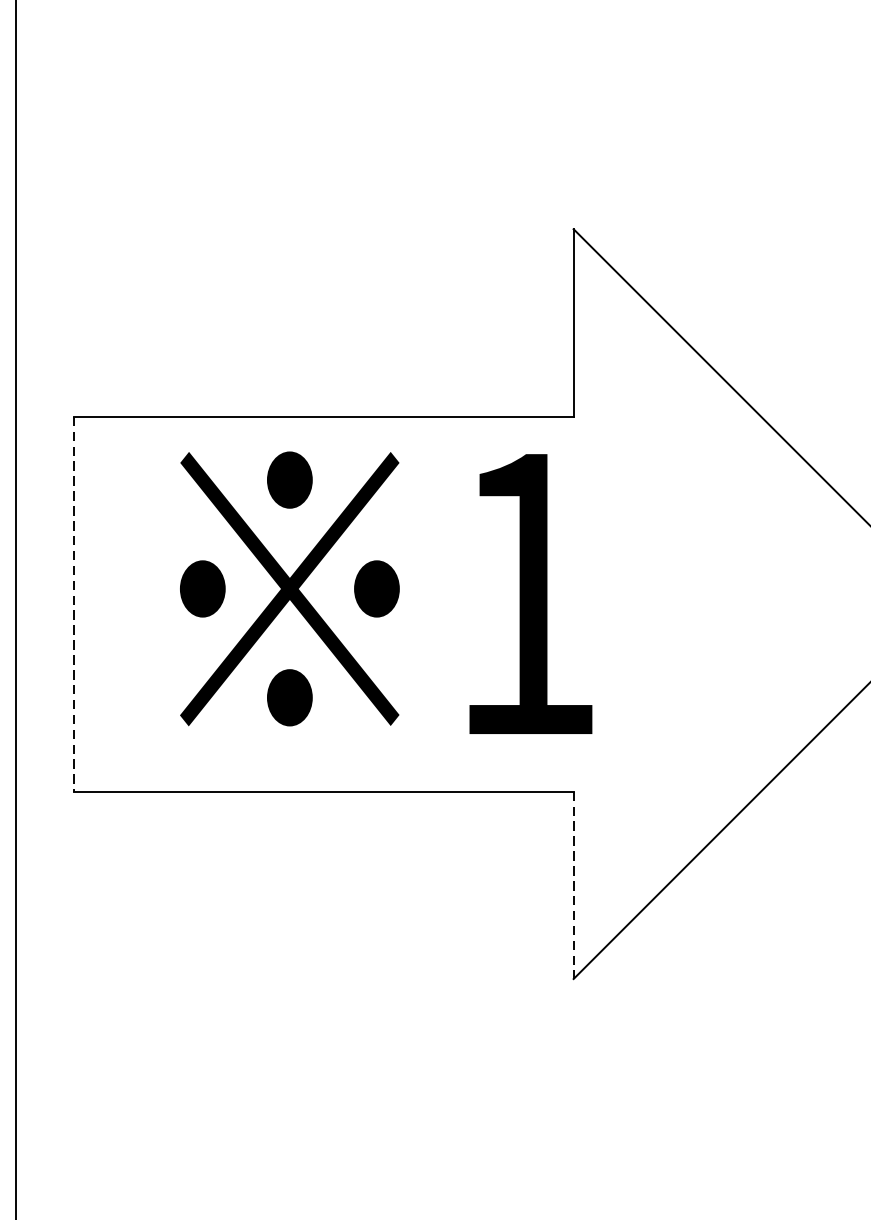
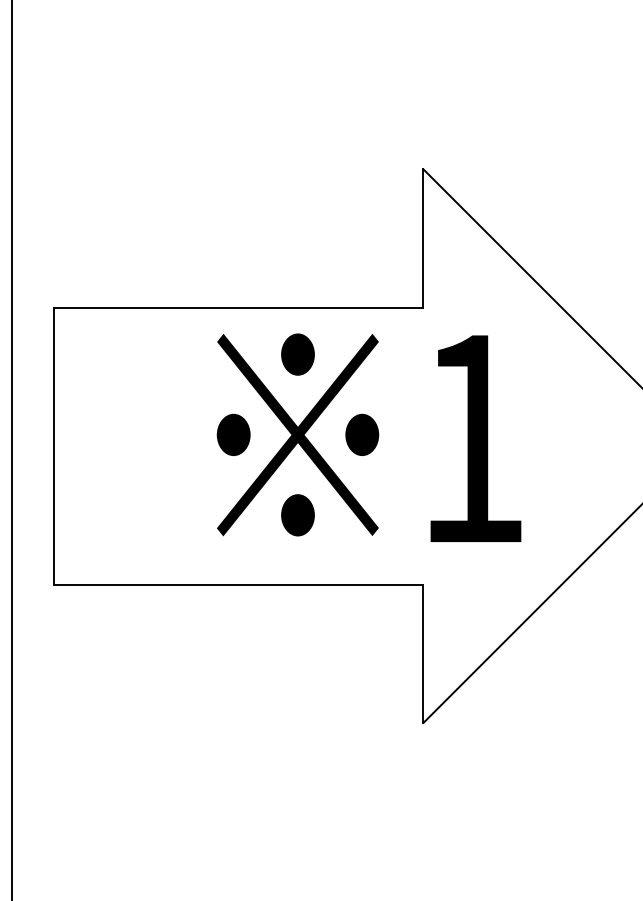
text: (385, 592) -> (368, 437), moved
line: (73, 604) -> (54, 446), dashed -> solid
line: (573, 886) -> (423, 654), dashed -> solid

